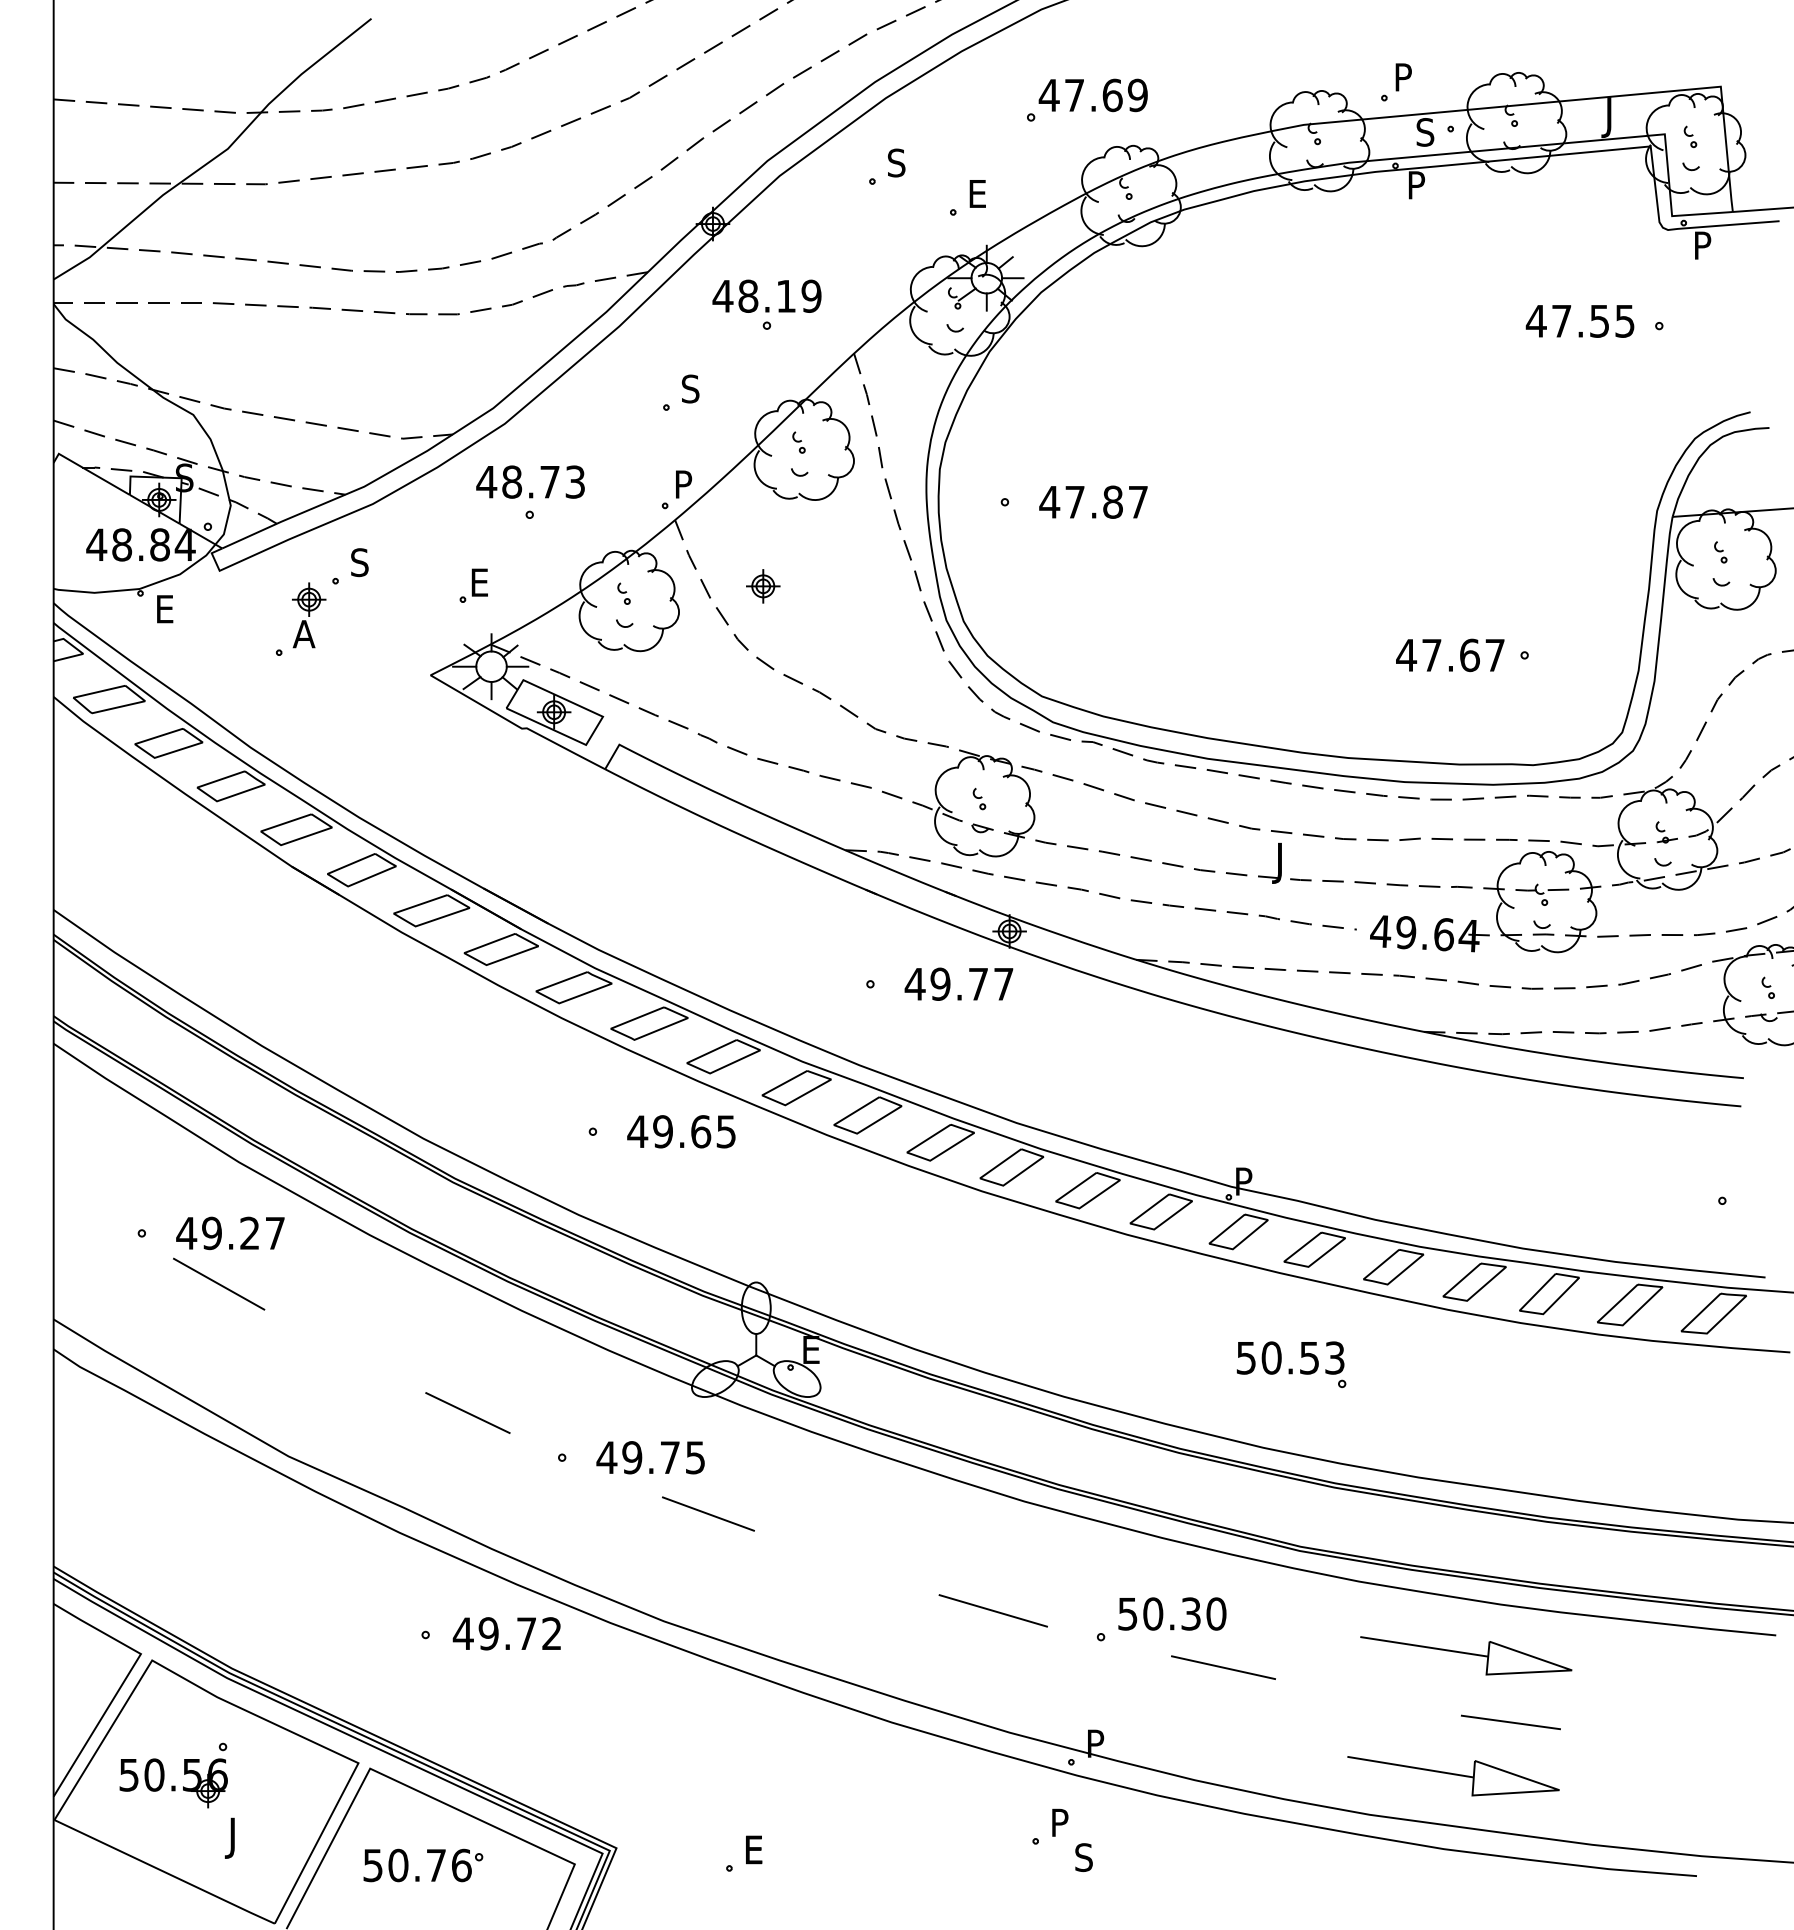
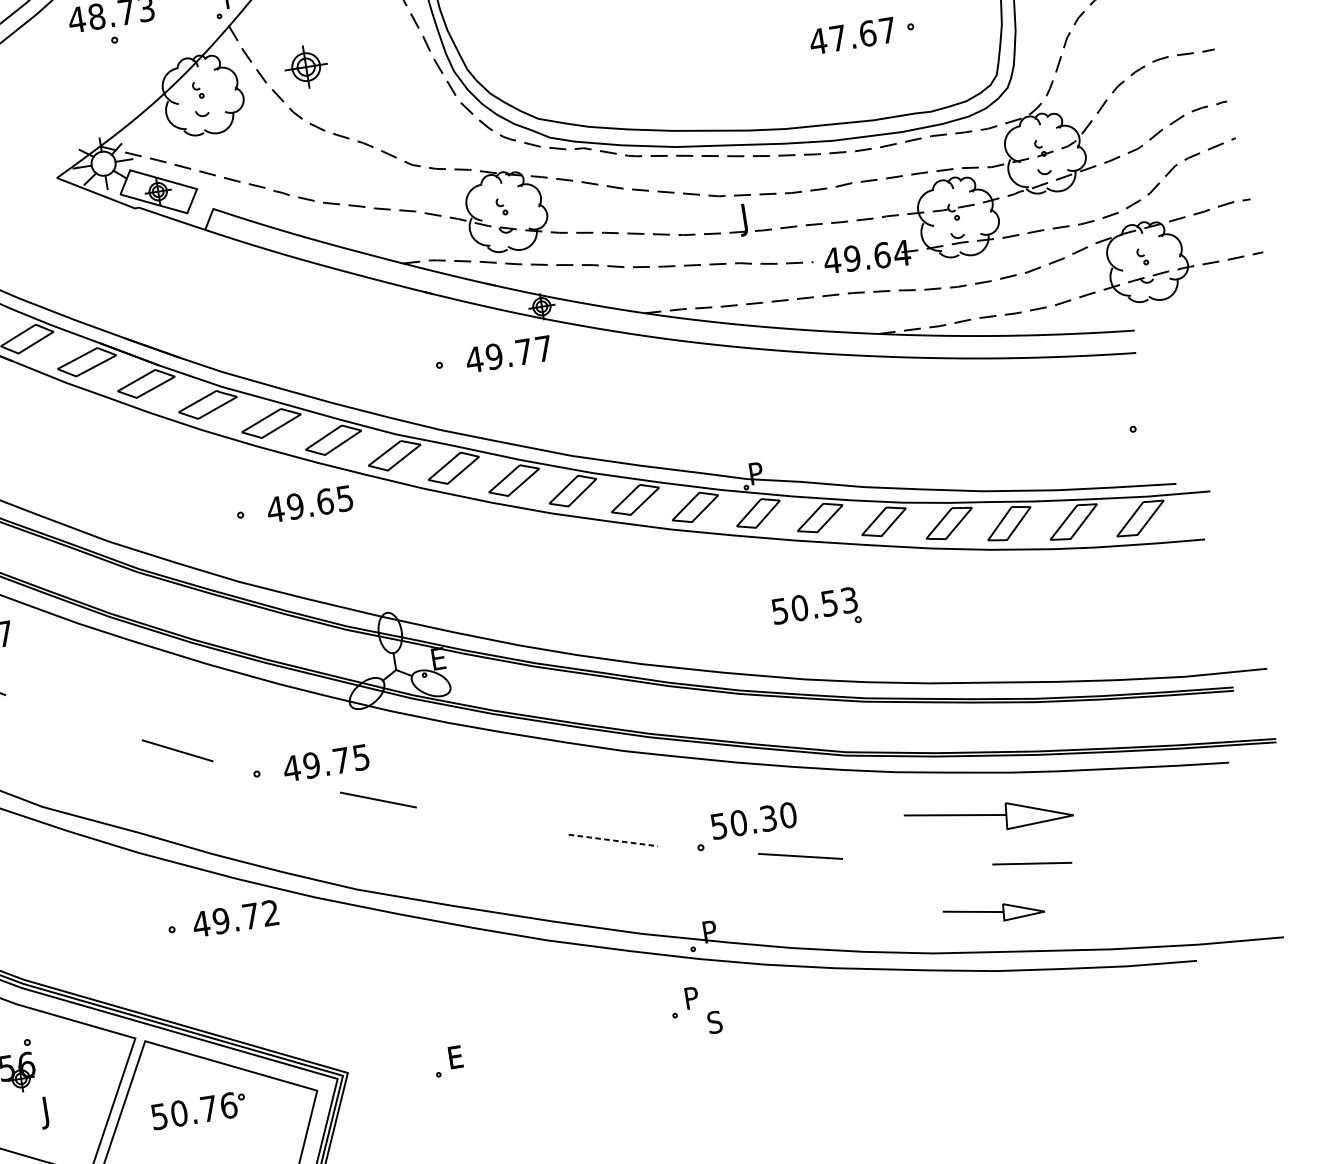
part: (473, 585) -> (79, 102), removed
part: (763, 586) -> (306, 67), size x1.6
line: (993, 1610) -> (613, 840), solid -> dashed
part: (1453, 1776) -> (994, 913), size x0.6

